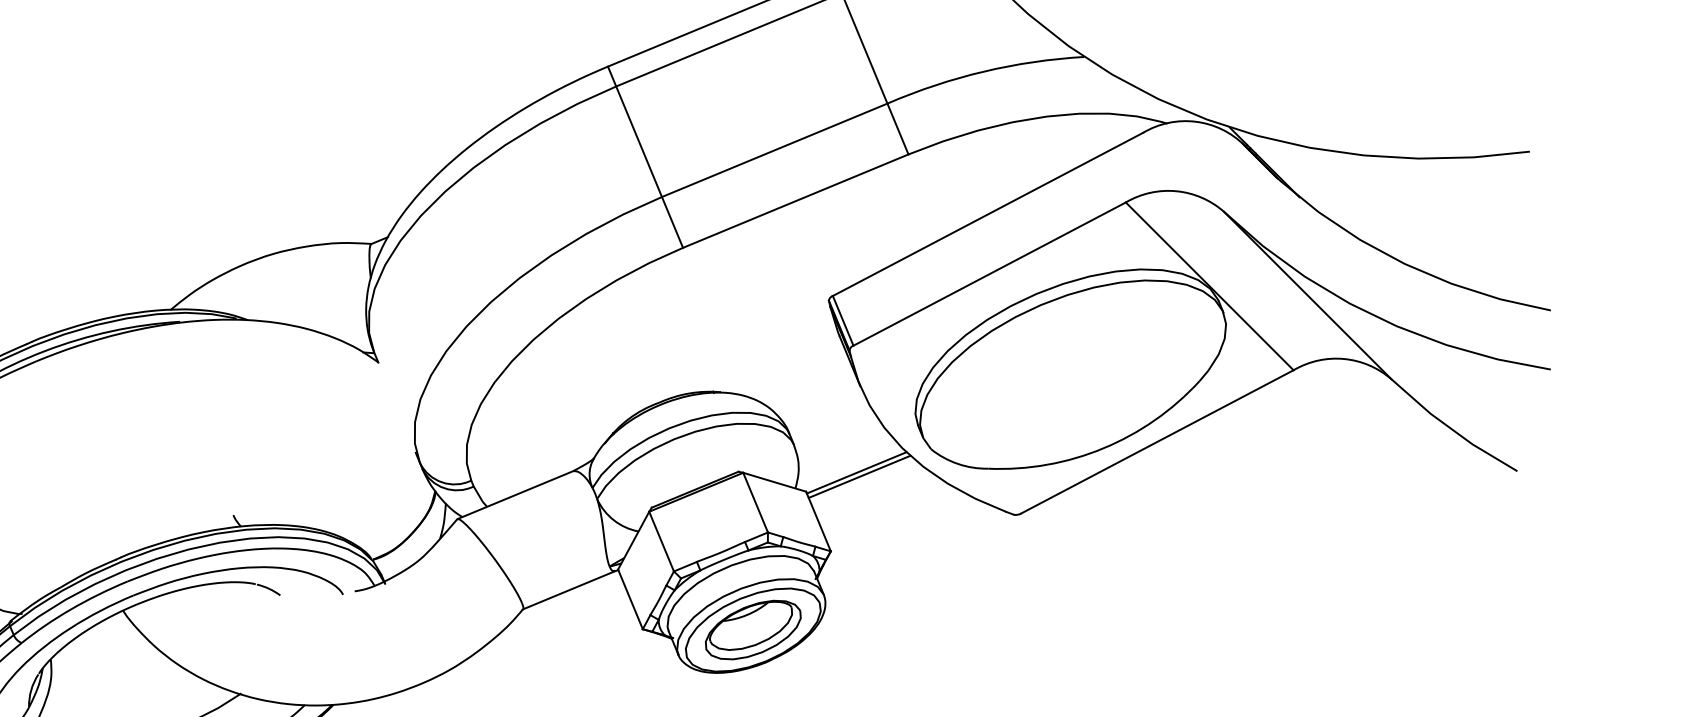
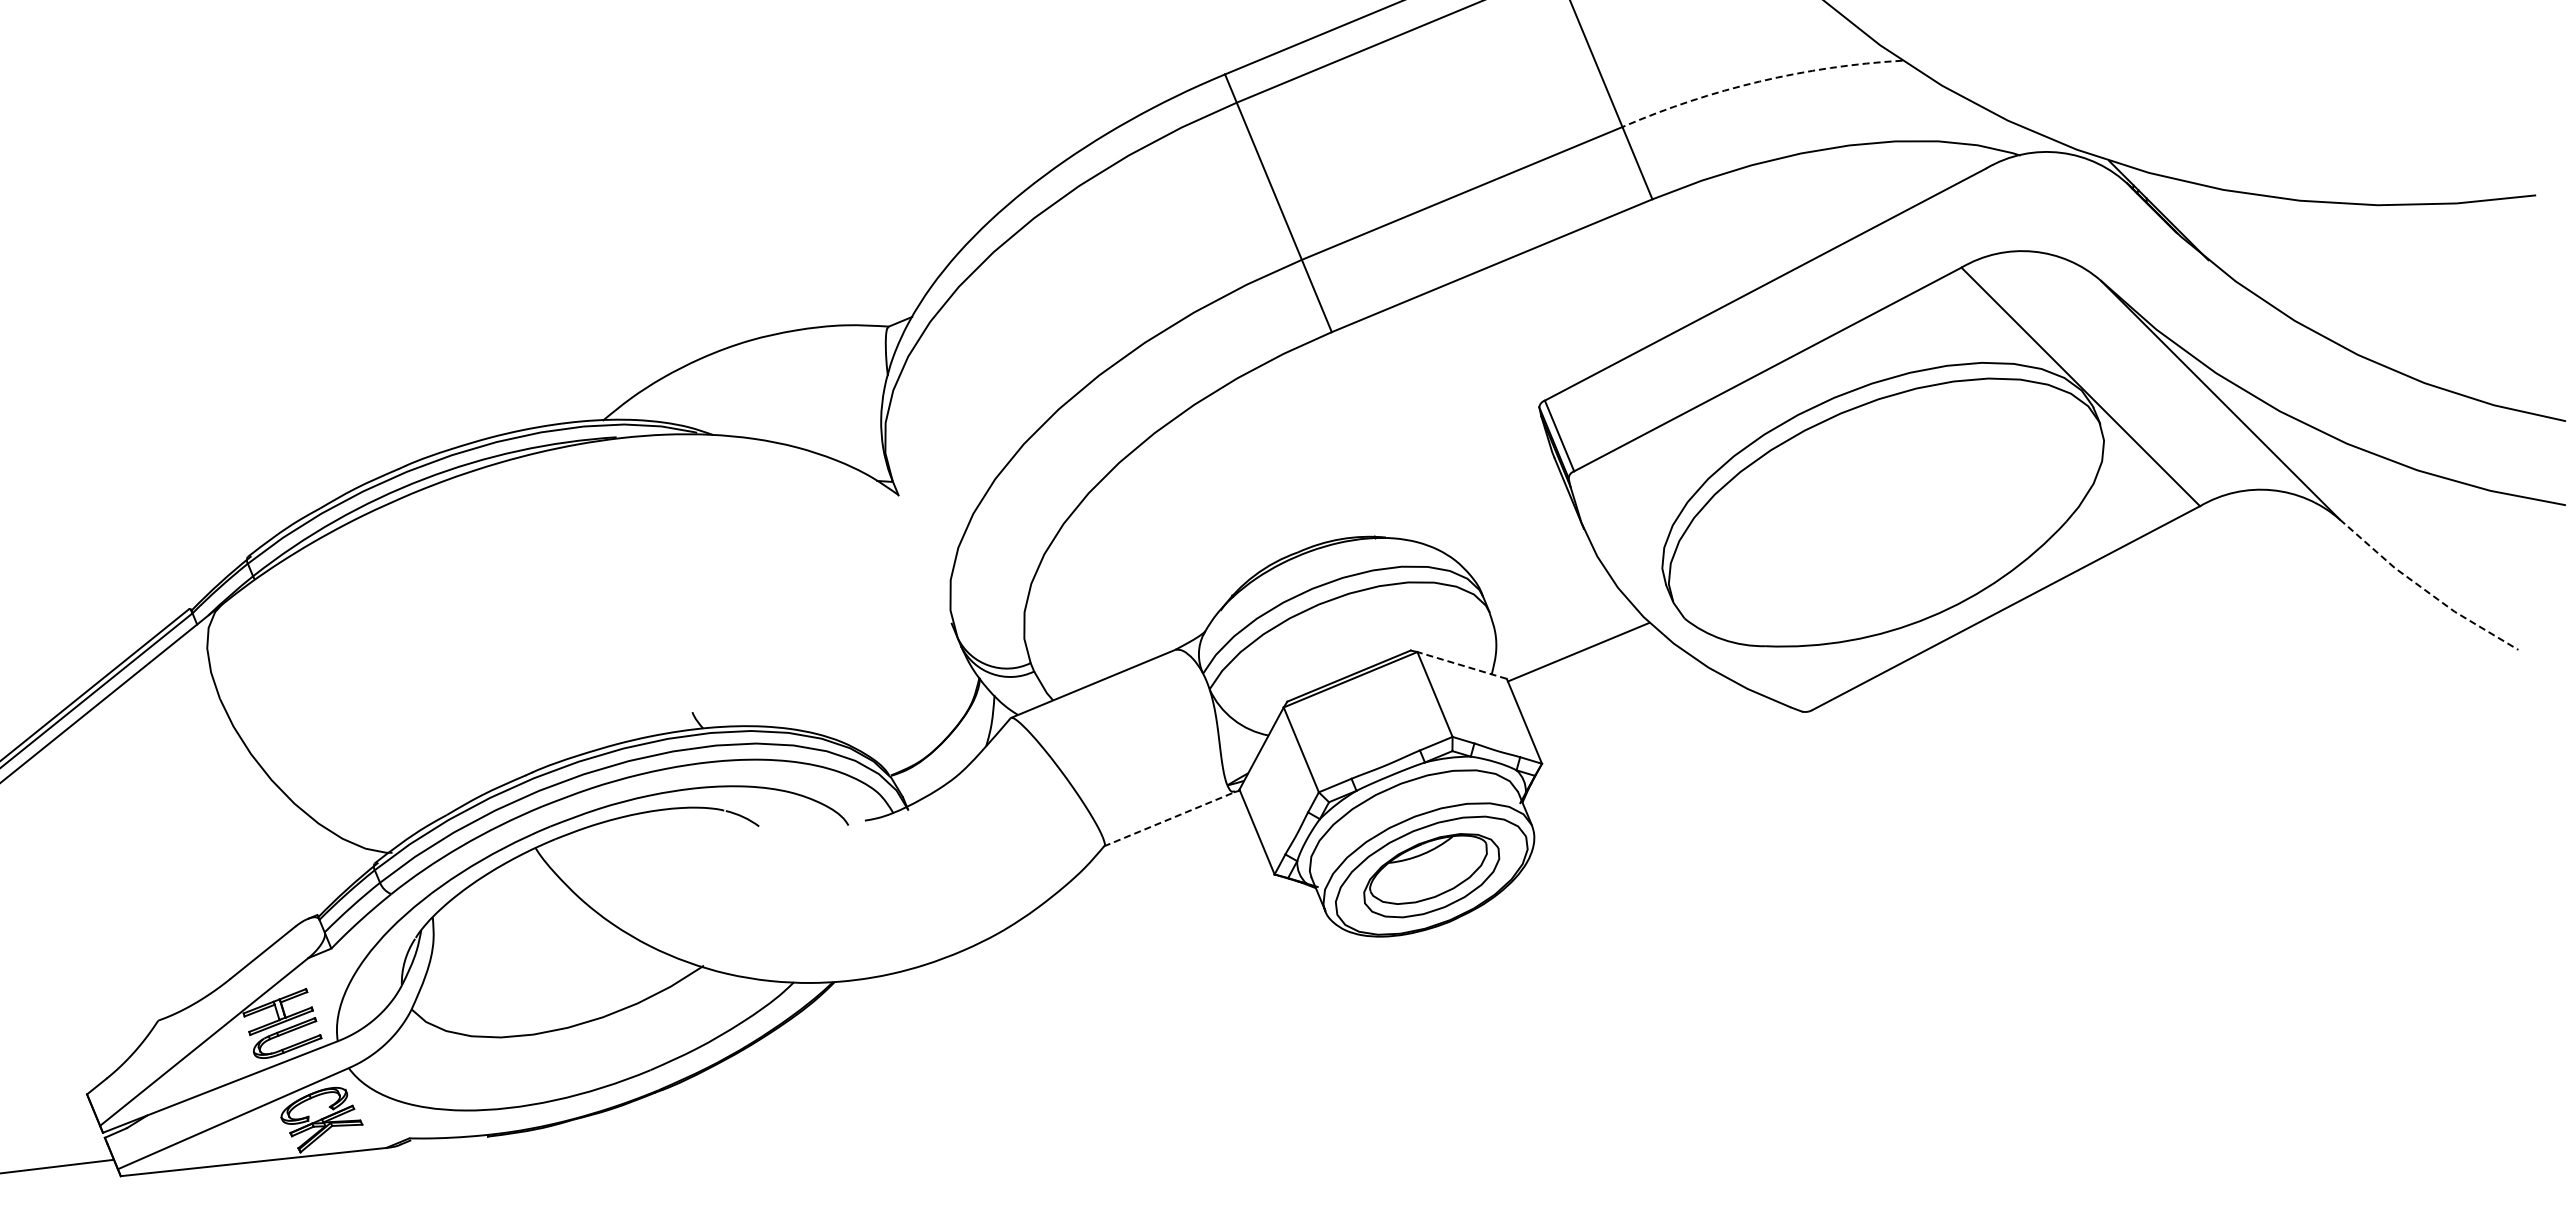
arc: (983, 71) -> (1759, 81), solid -> dashed
line: (1452, 429) -> (2425, 590), solid -> dashed
line: (859, 476) -> (1582, 657), removed
line: (774, 482) -> (1462, 665), solid -> dashed
line: (568, 590) -> (1169, 819), solid -> dashed

